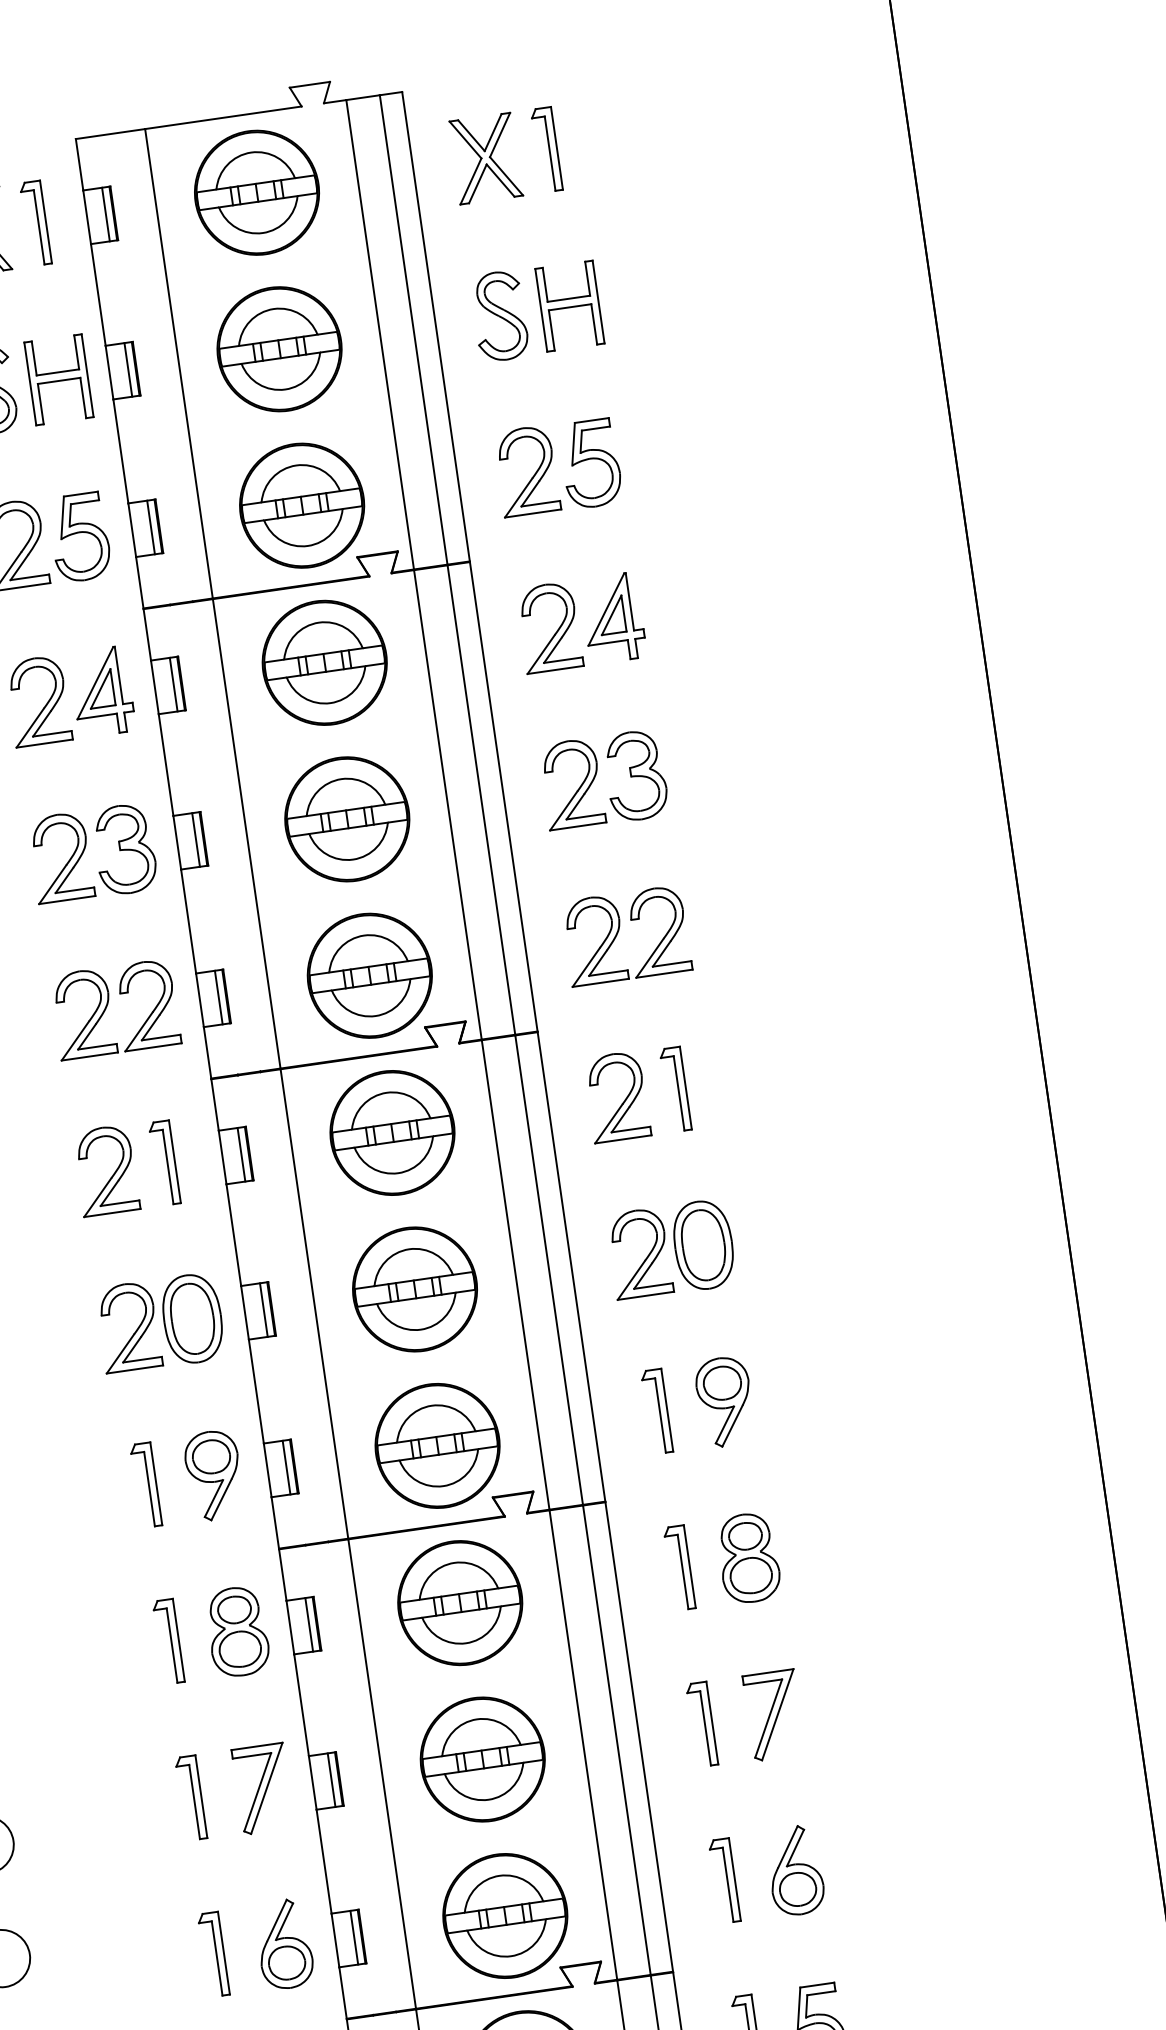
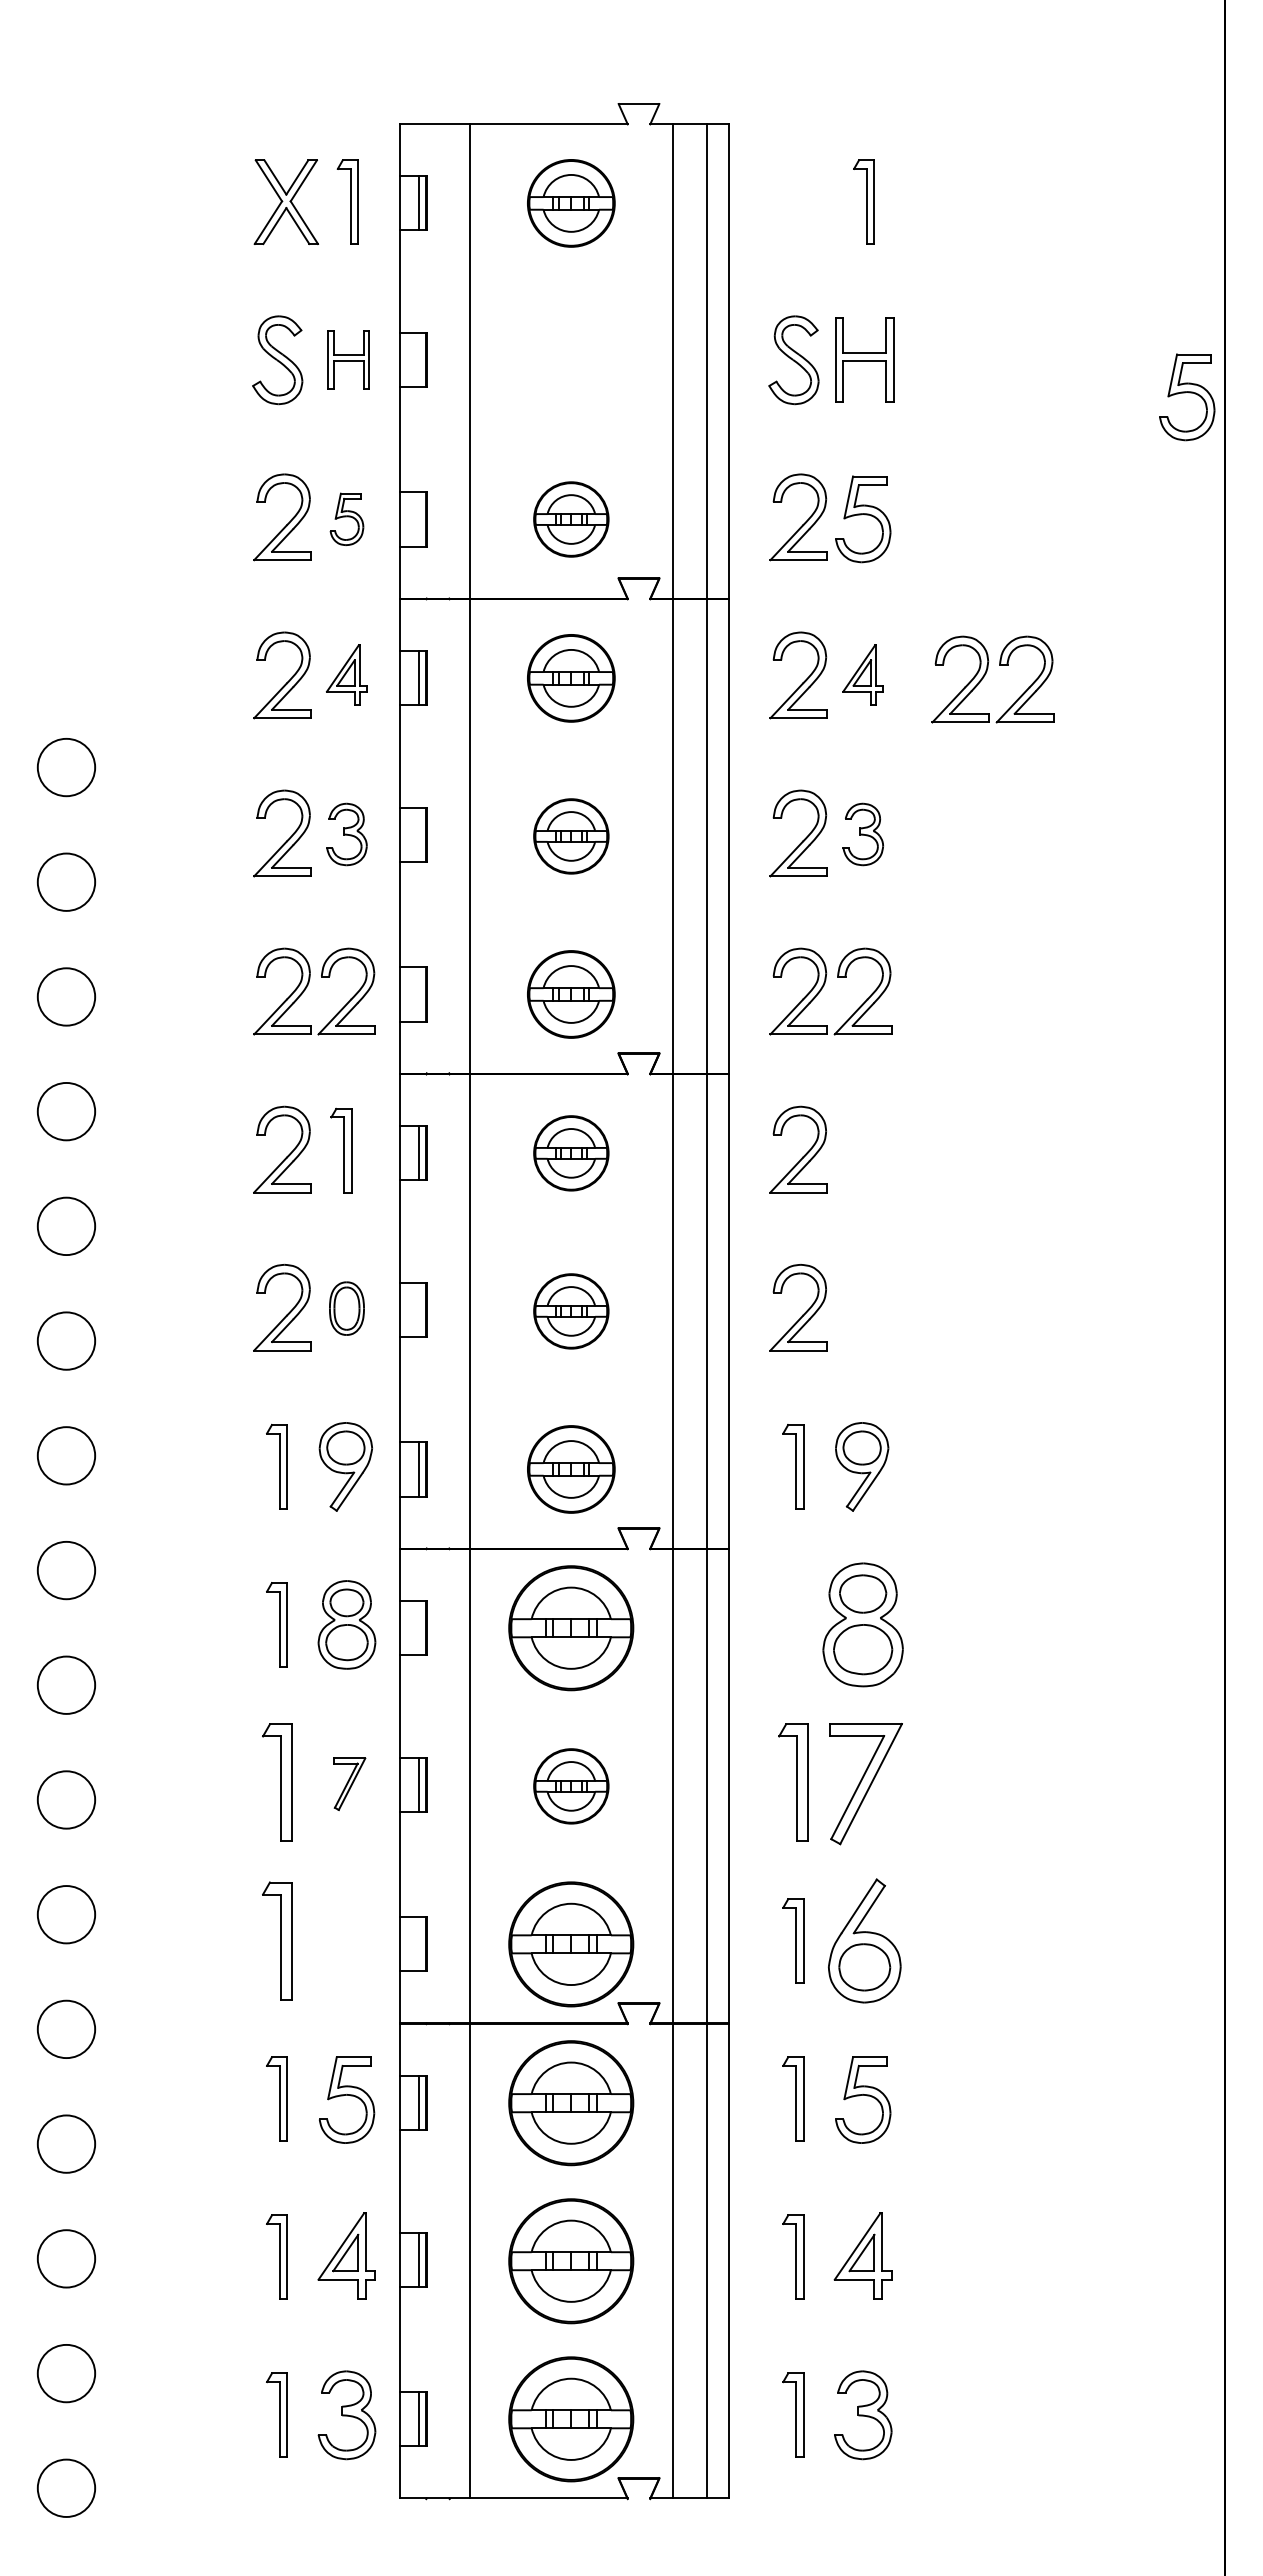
part: (485, 158) -> (802, 202), removed
part: (257, 192) -> (571, 203), size x0.7
part: (894, 297) -> (1187, 397), added
part: (279, 349) -> (571, 361), removed
line: (128, 370) -> (418, 360), removed
part: (58, 379) -> (348, 359), size x0.7
part: (302, 505) -> (571, 519), size x0.6
line: (150, 527) -> (418, 519), removed
part: (79, 537) -> (346, 519), size x0.6
part: (734, 601) -> (985, 675), added
part: (612, 617) -> (862, 674), size x0.7
part: (325, 663) -> (571, 678), size x0.7
part: (101, 691) -> (346, 674), size x0.7
part: (636, 775) -> (863, 834), size x0.7
part: (347, 819) -> (571, 836), size x0.6
line: (195, 840) -> (418, 835), removed
part: (124, 849) -> (346, 834), size x0.7
part: (370, 975) -> (571, 994), size x0.7
line: (218, 997) -> (418, 994), removed
part: (675, 1089) -> (857, 1150), removed
part: (392, 1133) -> (571, 1153), size x0.6
part: (702, 1245) -> (862, 1308), removed
part: (415, 1289) -> (571, 1311), size x0.6
line: (263, 1310) -> (418, 1310), removed
part: (192, 1318) -> (346, 1308), size x0.6
part: (437, 1445) -> (571, 1469), size x0.7
part: (748, 1557) -> (863, 1624), size x1.4
part: (679, 1567) -> (793, 1624), removed
line: (309, 1625) -> (418, 1628), removed
part: (773, 1714) -> (865, 1783), size x1.4
part: (702, 1724) -> (793, 1782), size x1.4
part: (483, 1759) -> (571, 1786), size x0.6
part: (263, 1789) -> (349, 1784), size x0.6
part: (190, 1797) -> (276, 1782), size x1.4
part: (795, 1870) -> (864, 1940), size x1.4
line: (354, 1937) -> (418, 1944), removed
part: (284, 1943) -> (348, 1940), removed
part: (213, 1954) -> (276, 1940), size x1.4

